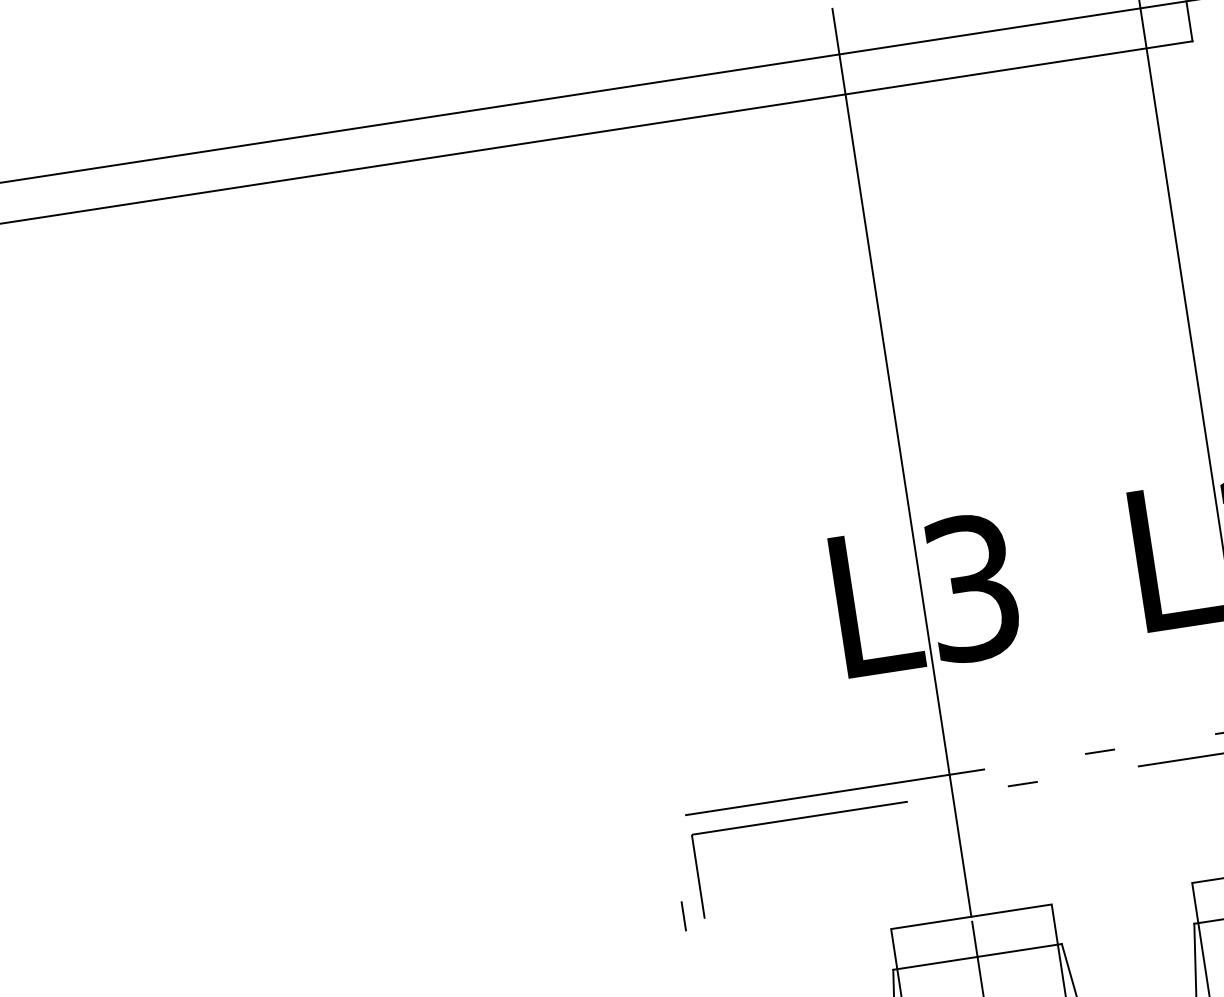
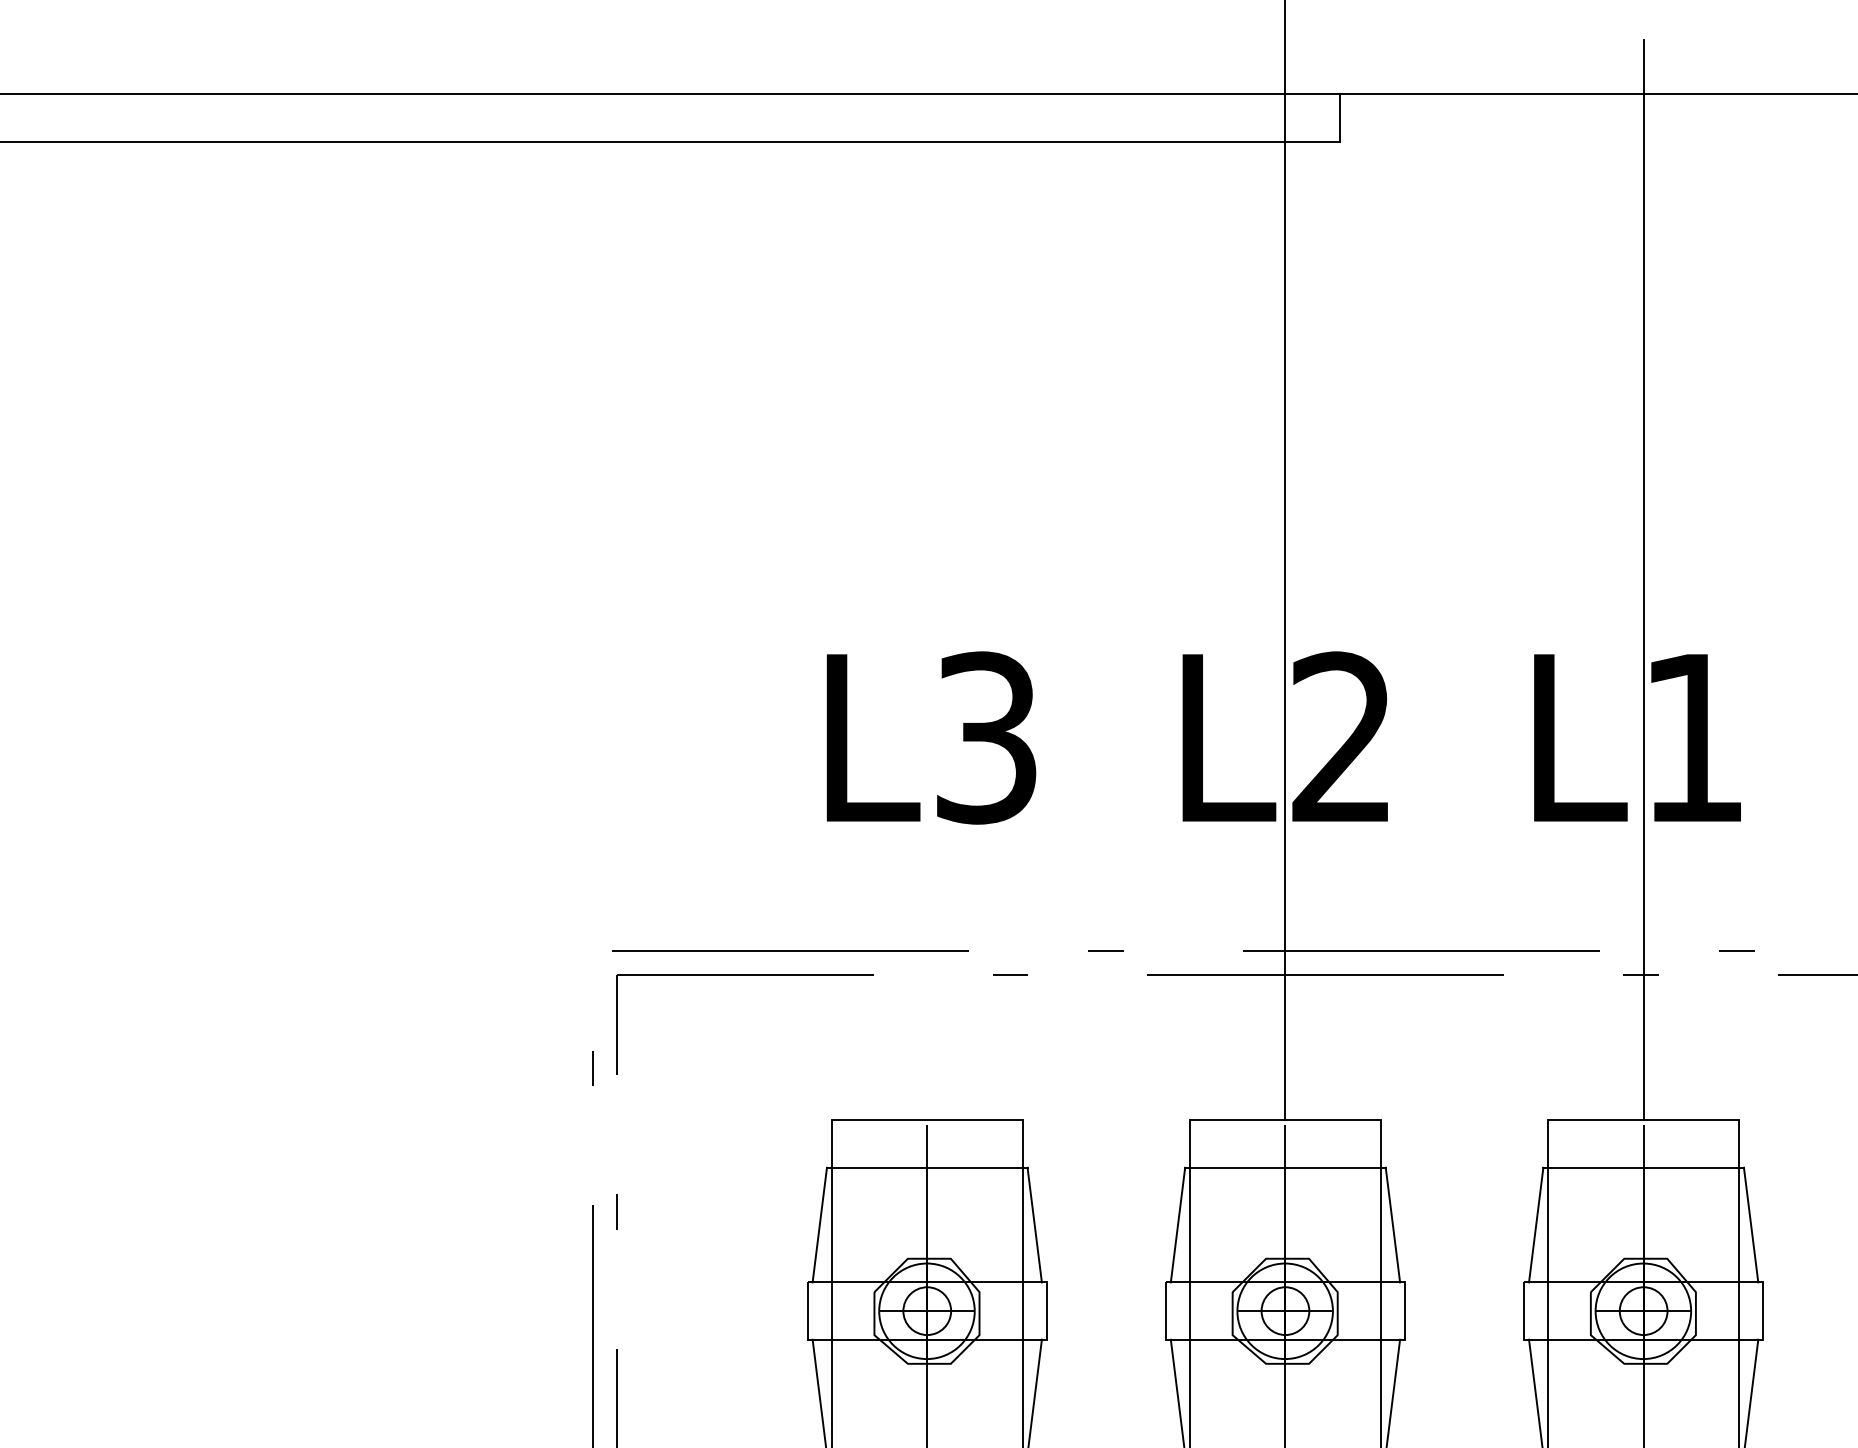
line: (902, 462) -> (927, 579), removed

